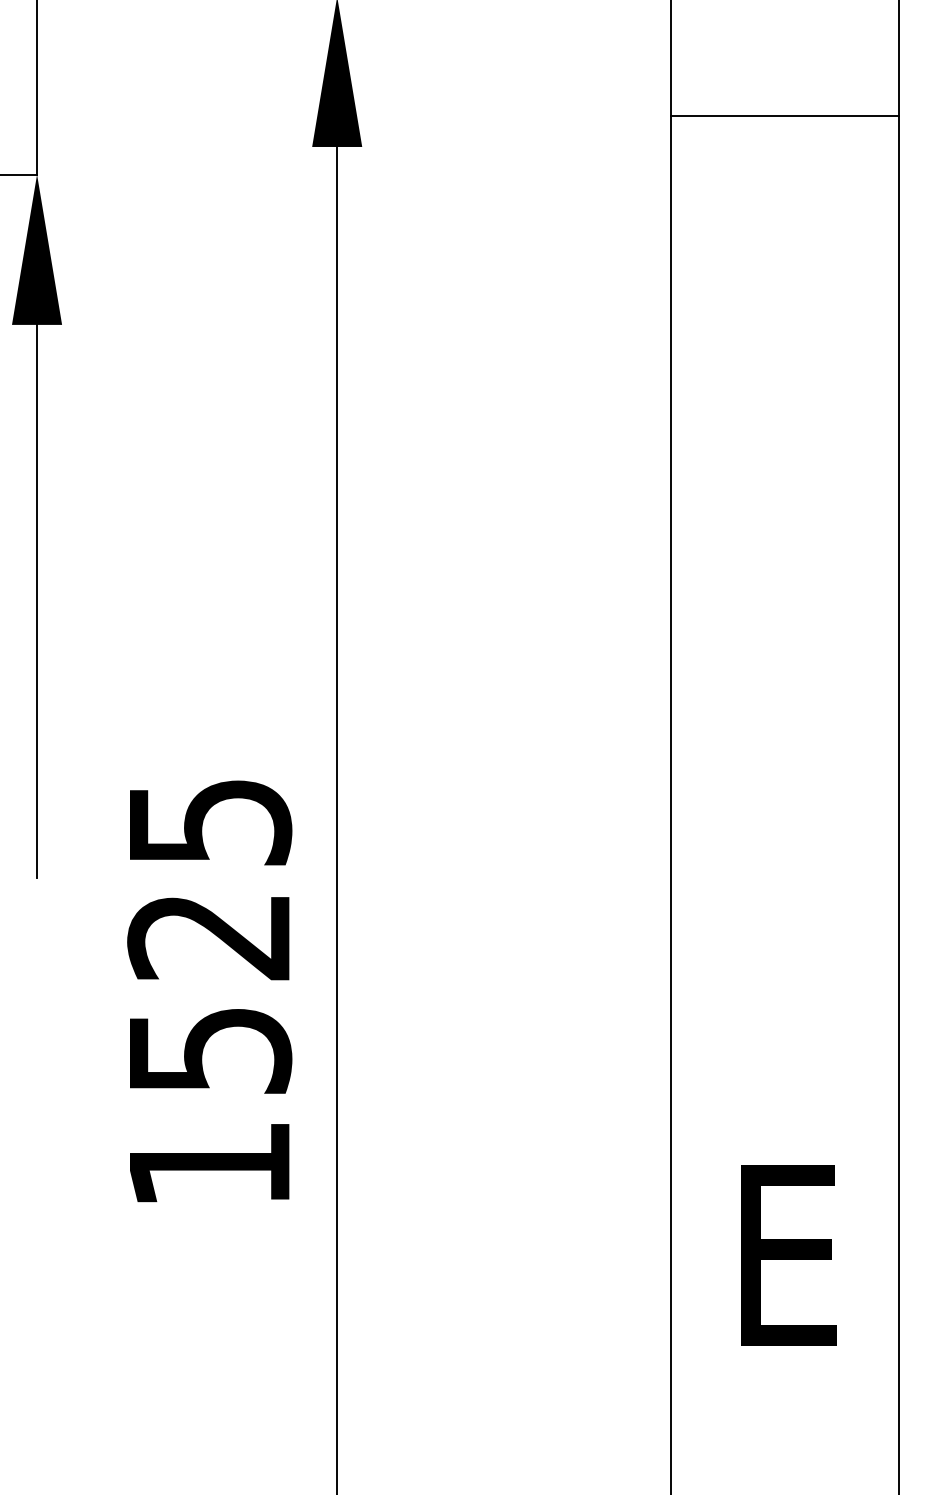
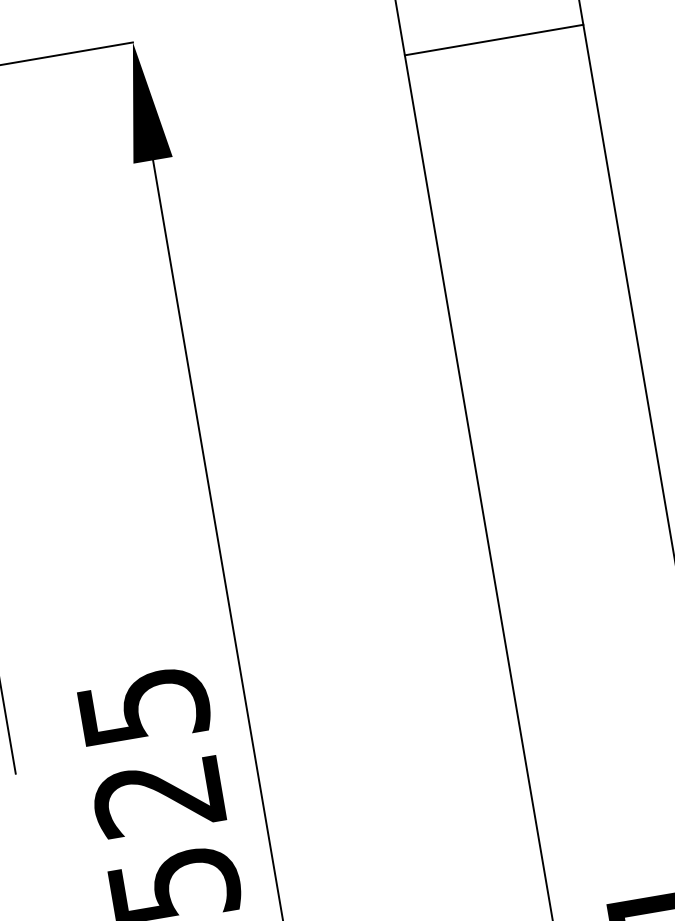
line: (785, 116) -> (494, 40), moved

